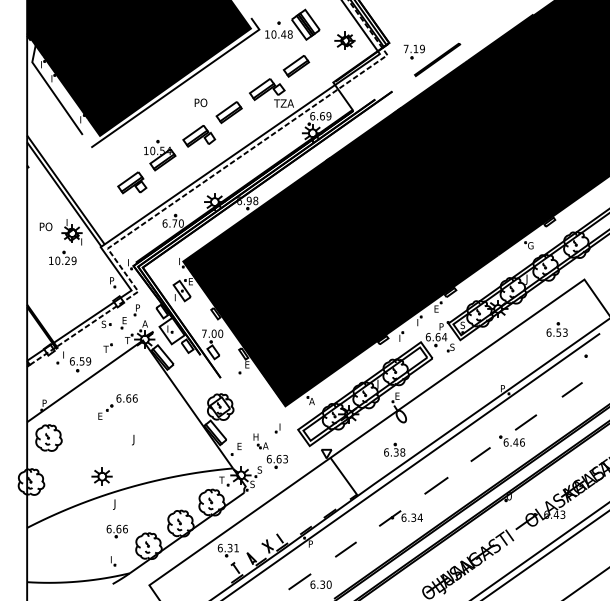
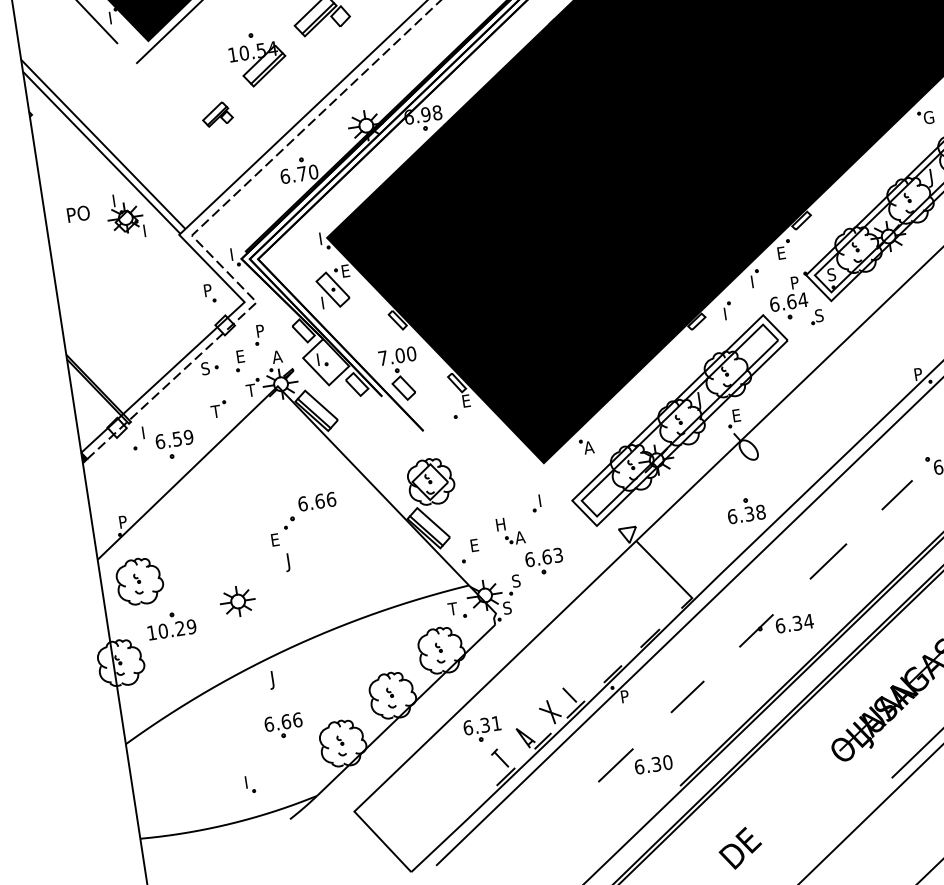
part: (132, 182) -> (217, 113), size x0.6
part: (62, 257) -> (170, 624), moved
part: (117, 406) -> (302, 518), moved
part: (101, 476) -> (236, 601), moved
part: (113, 561) -> (250, 785), moved

